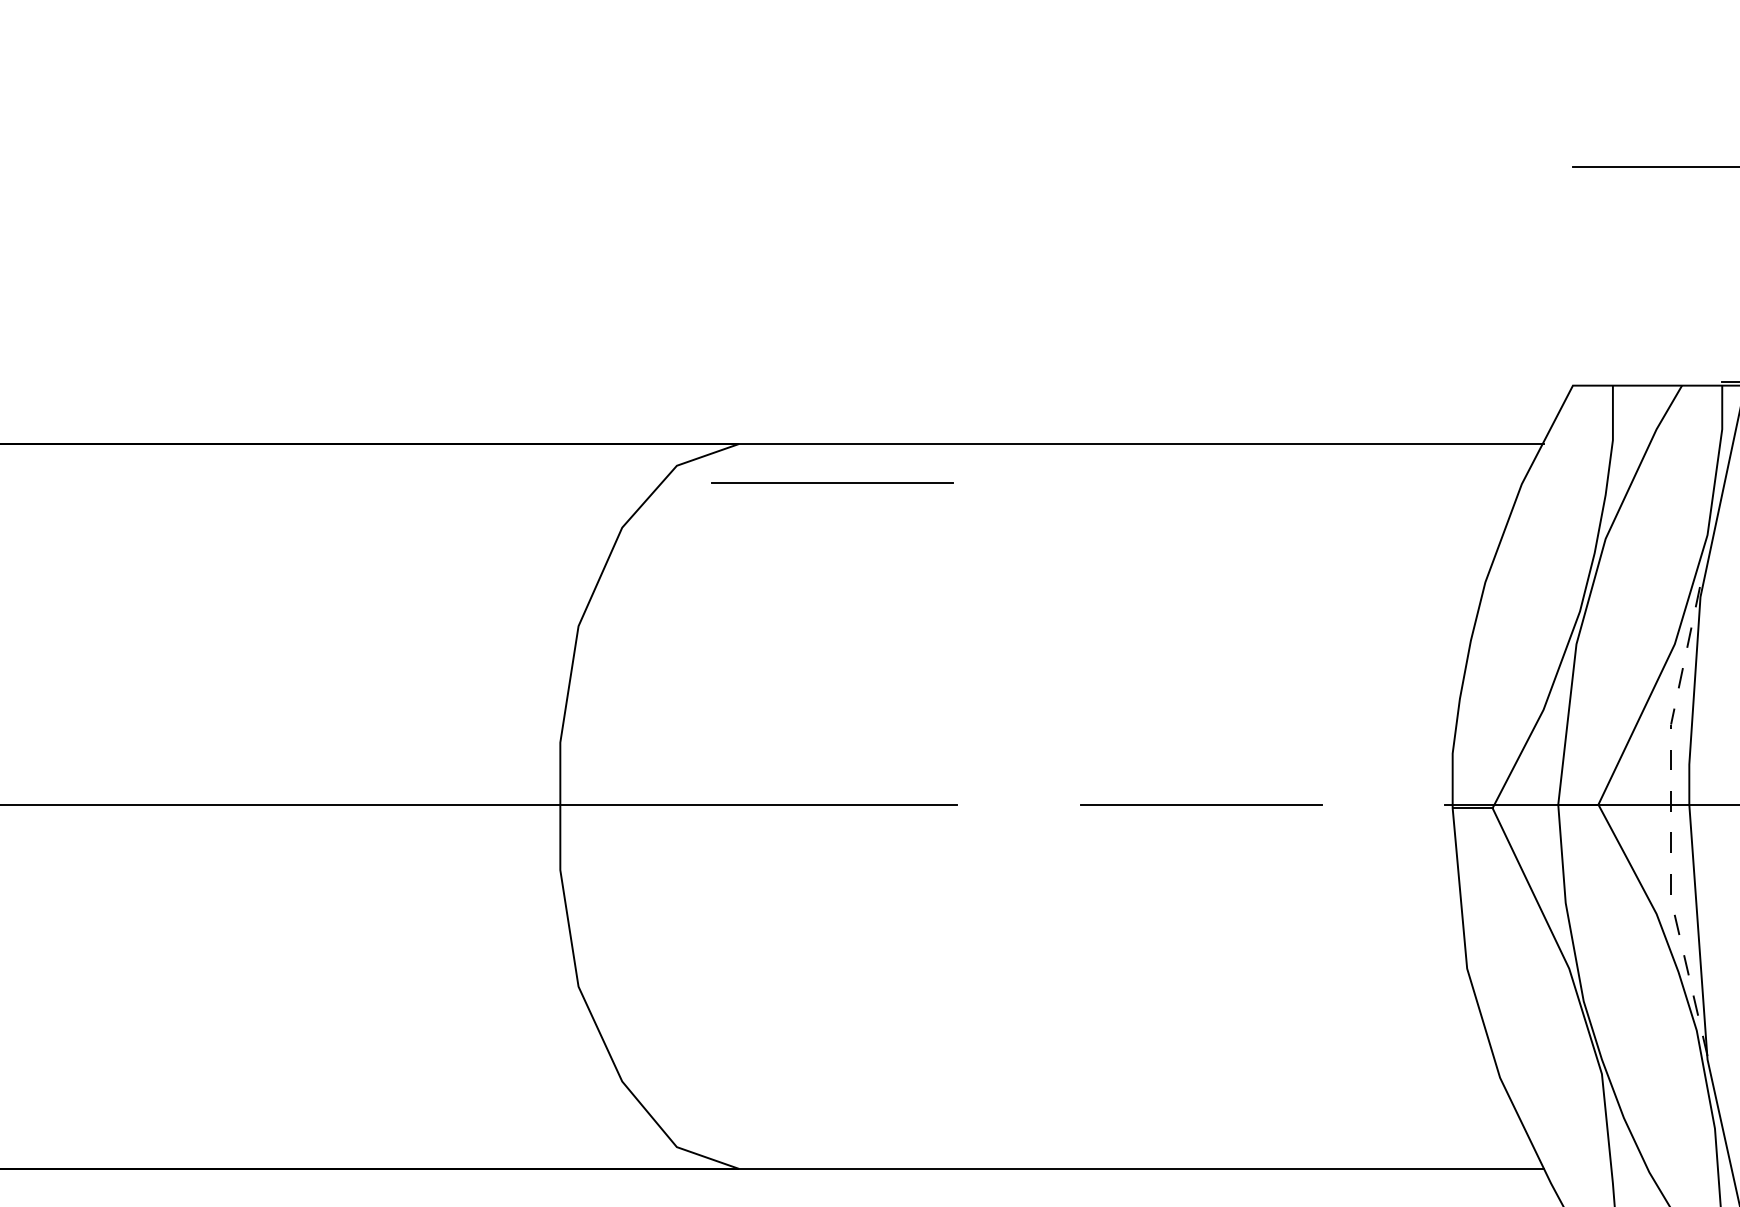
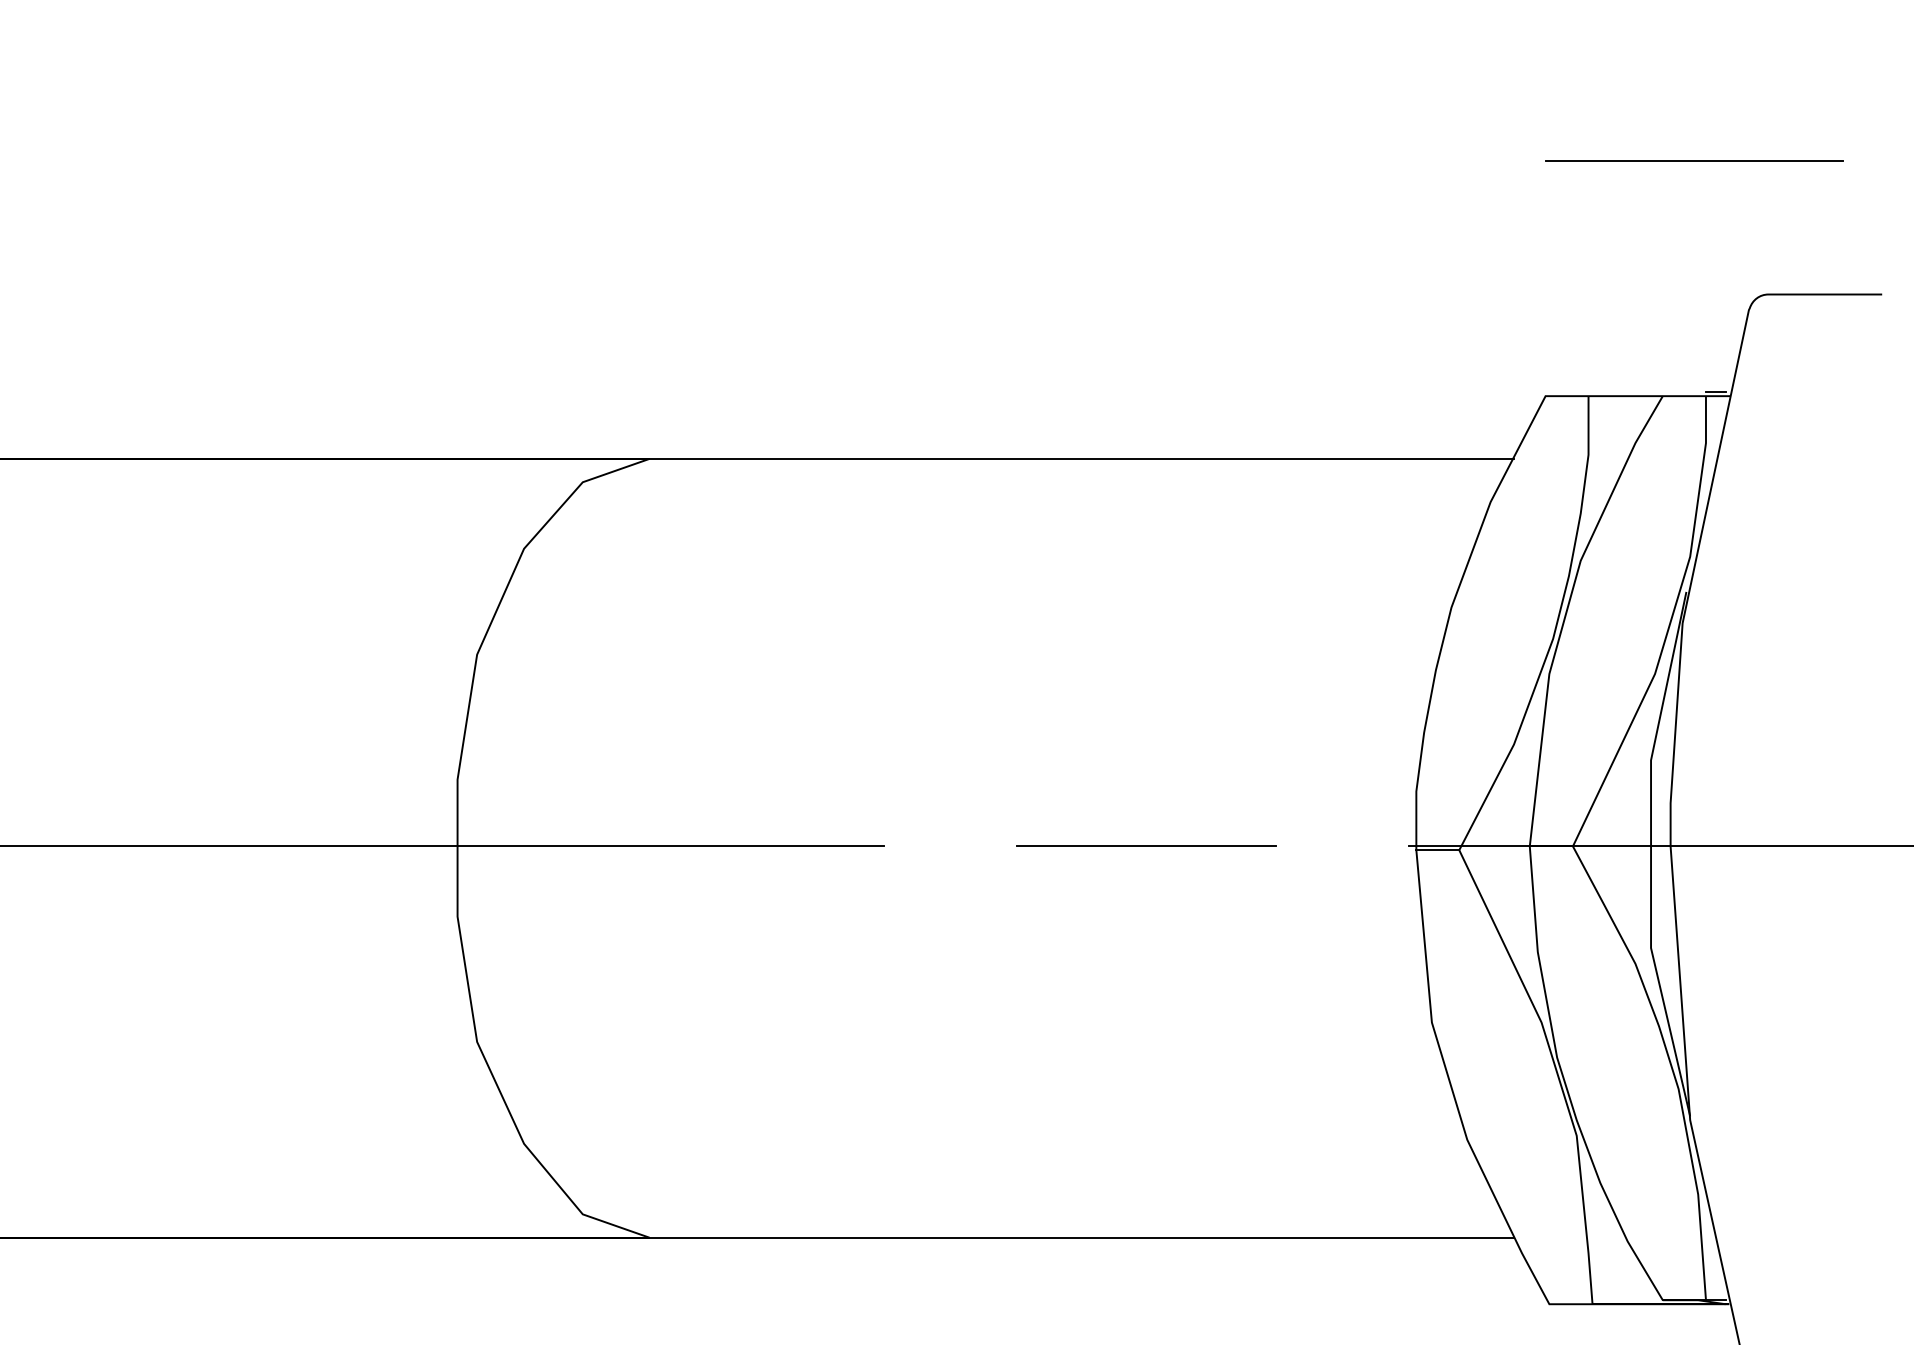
line: (832, 481) -> (750, 499), removed
line: (1671, 812) -> (1651, 854), dashed -> solid

